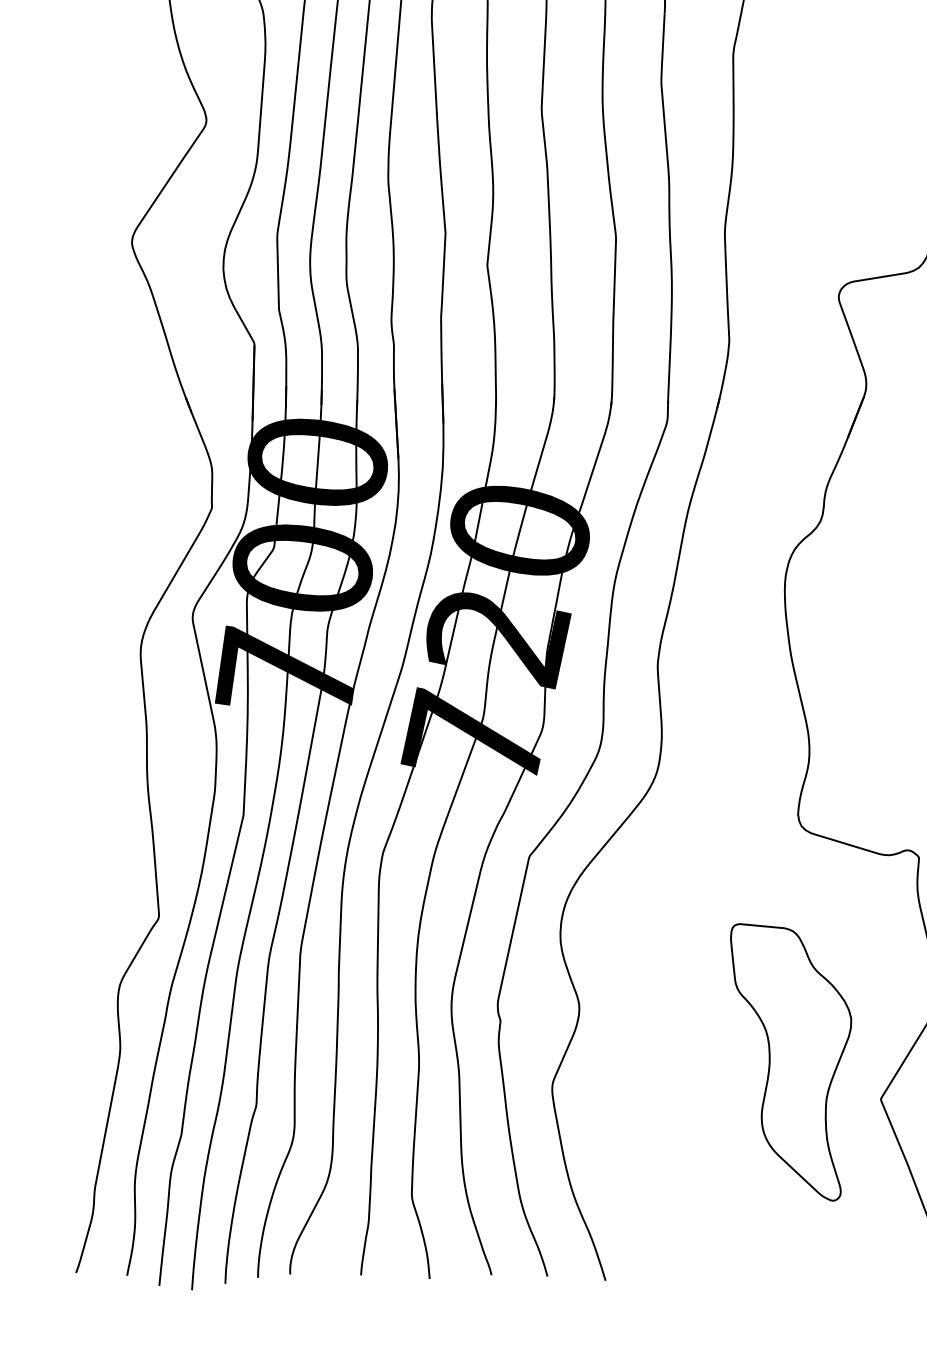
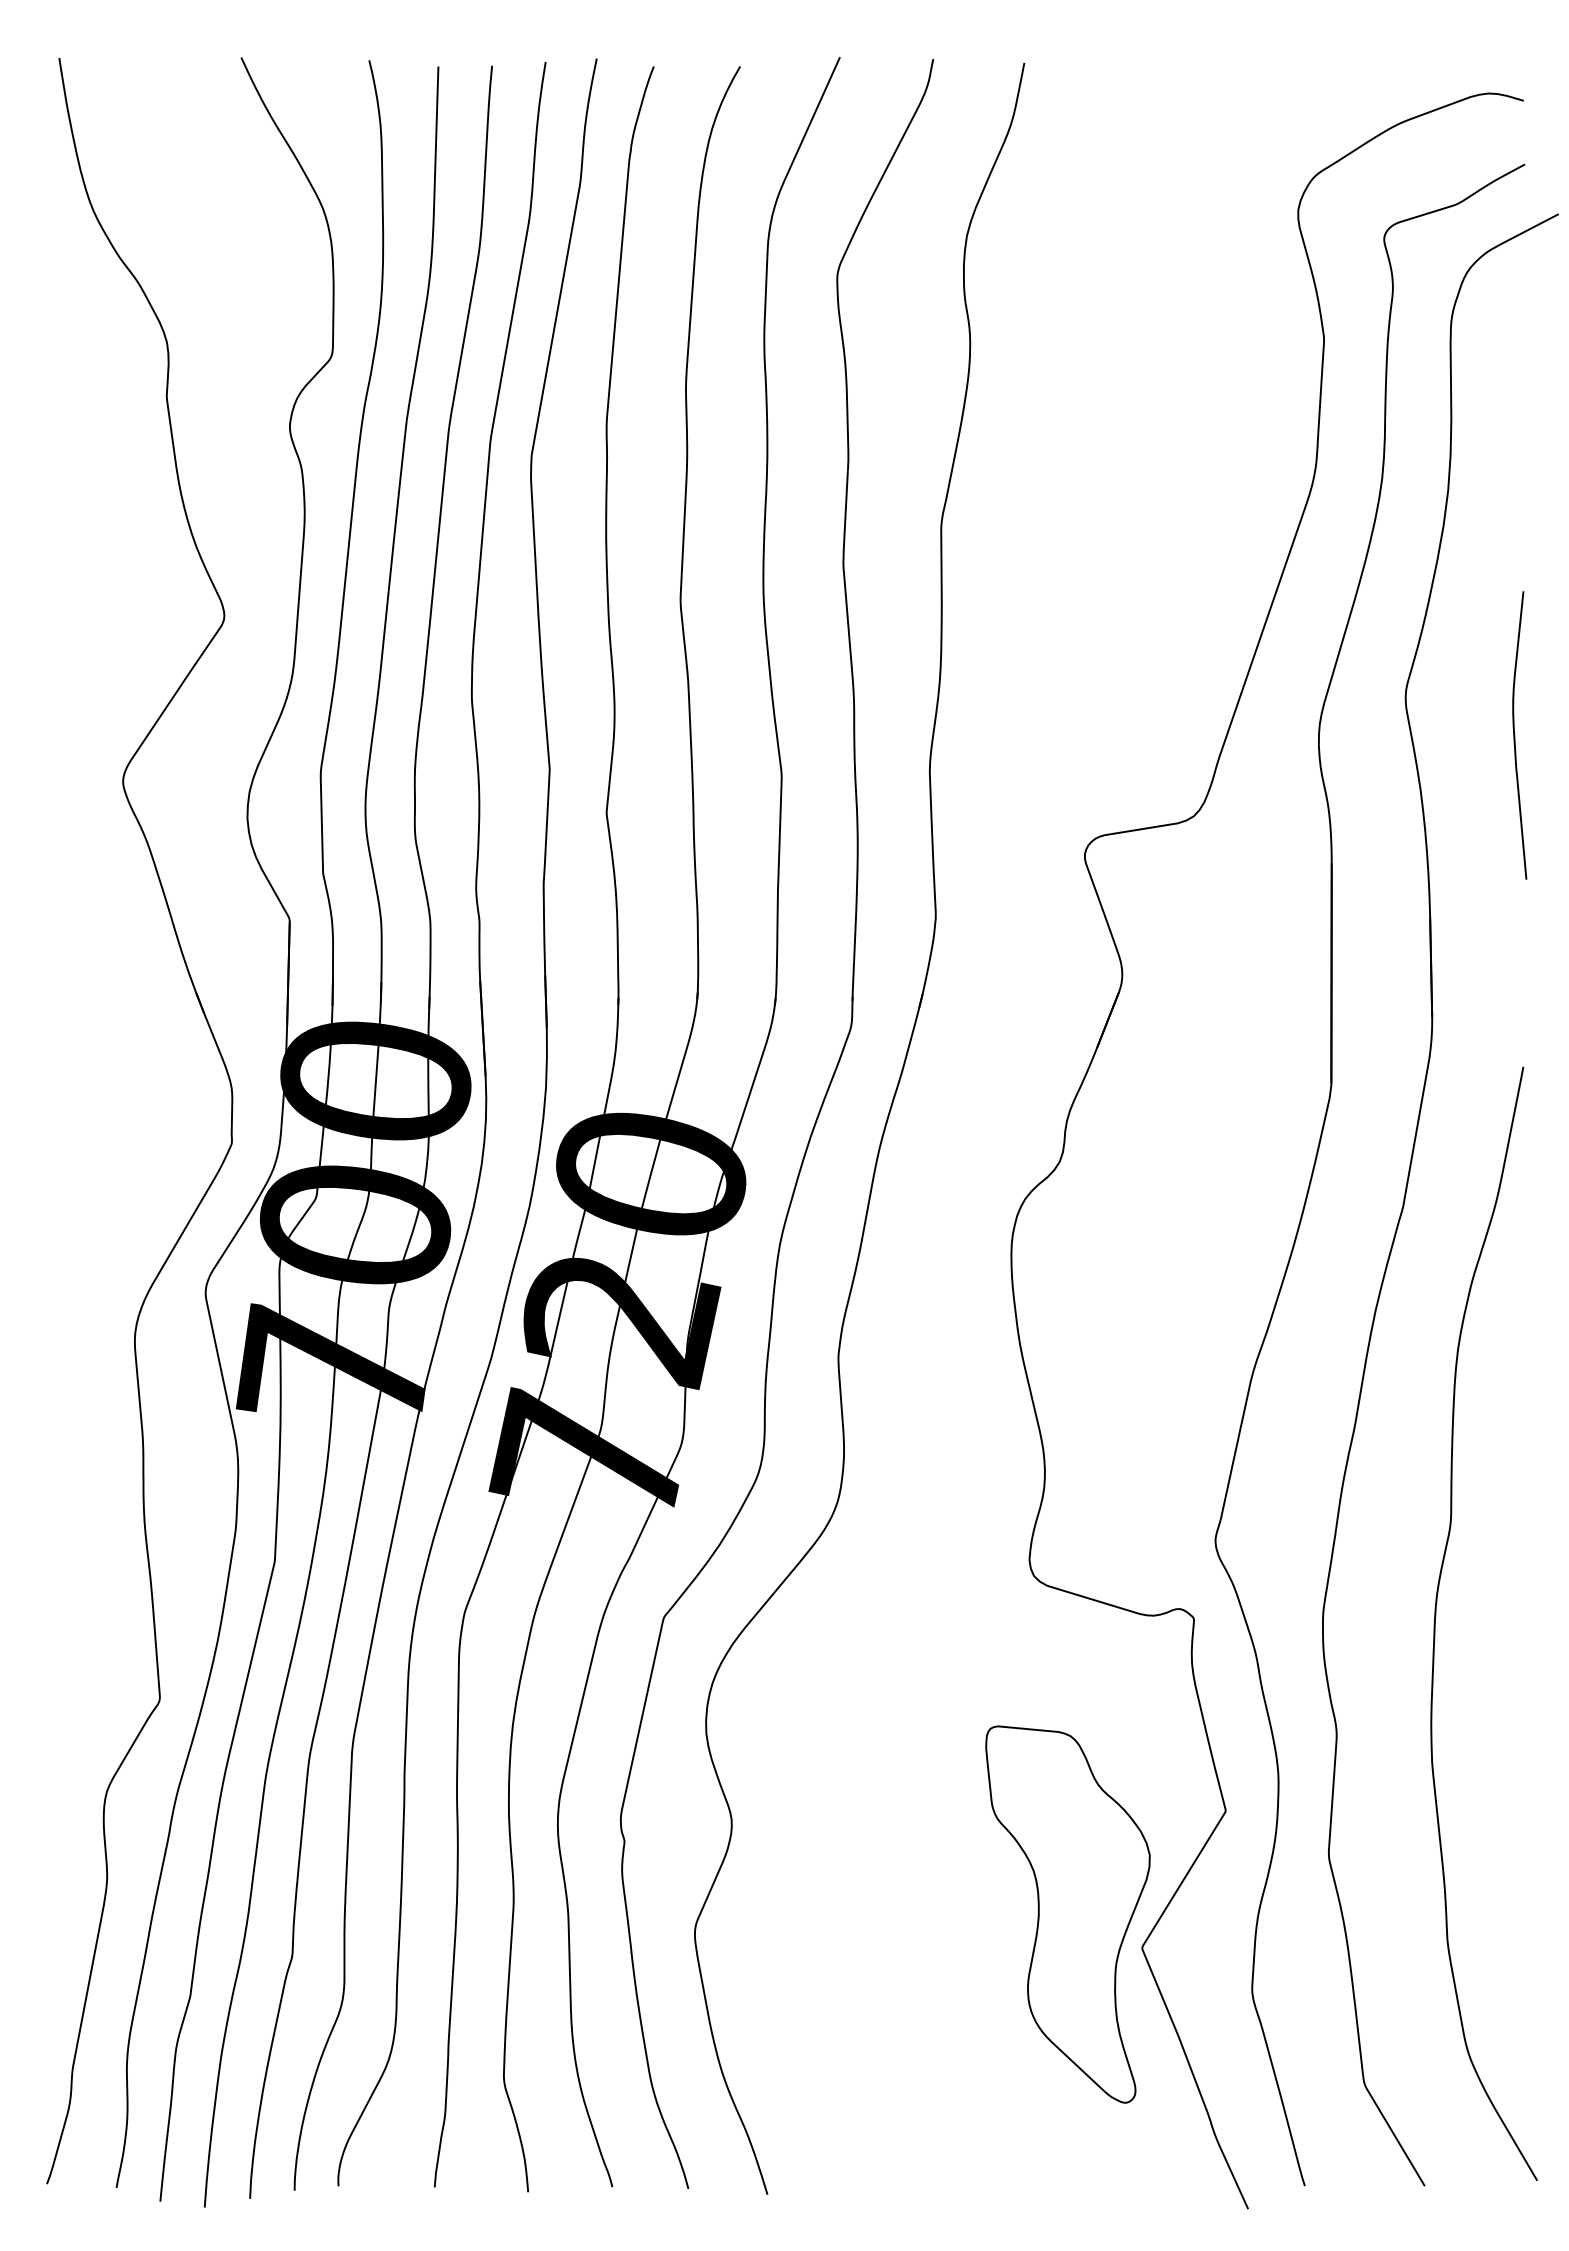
part: (790, 1062) -> (1067, 1914), moved

